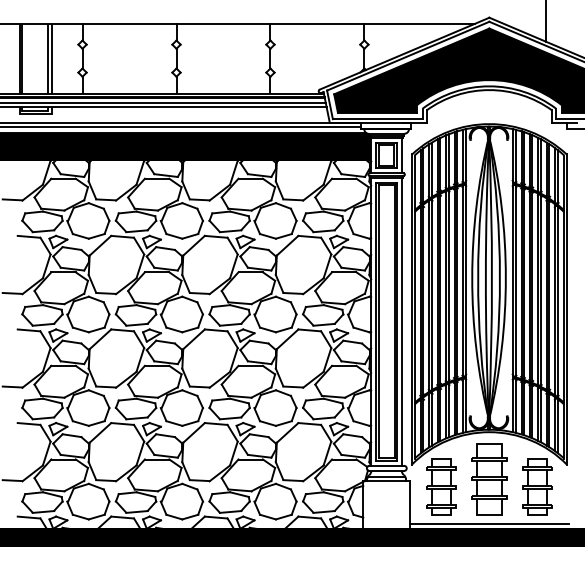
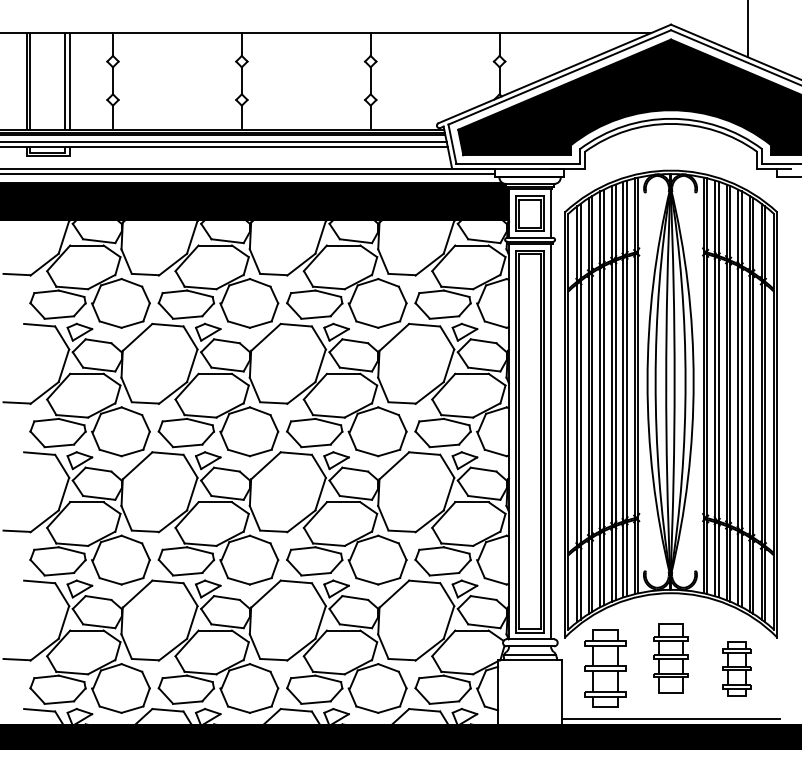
part: (489, 479) -> (671, 658), size x0.7
part: (537, 487) -> (736, 668), size x0.7

